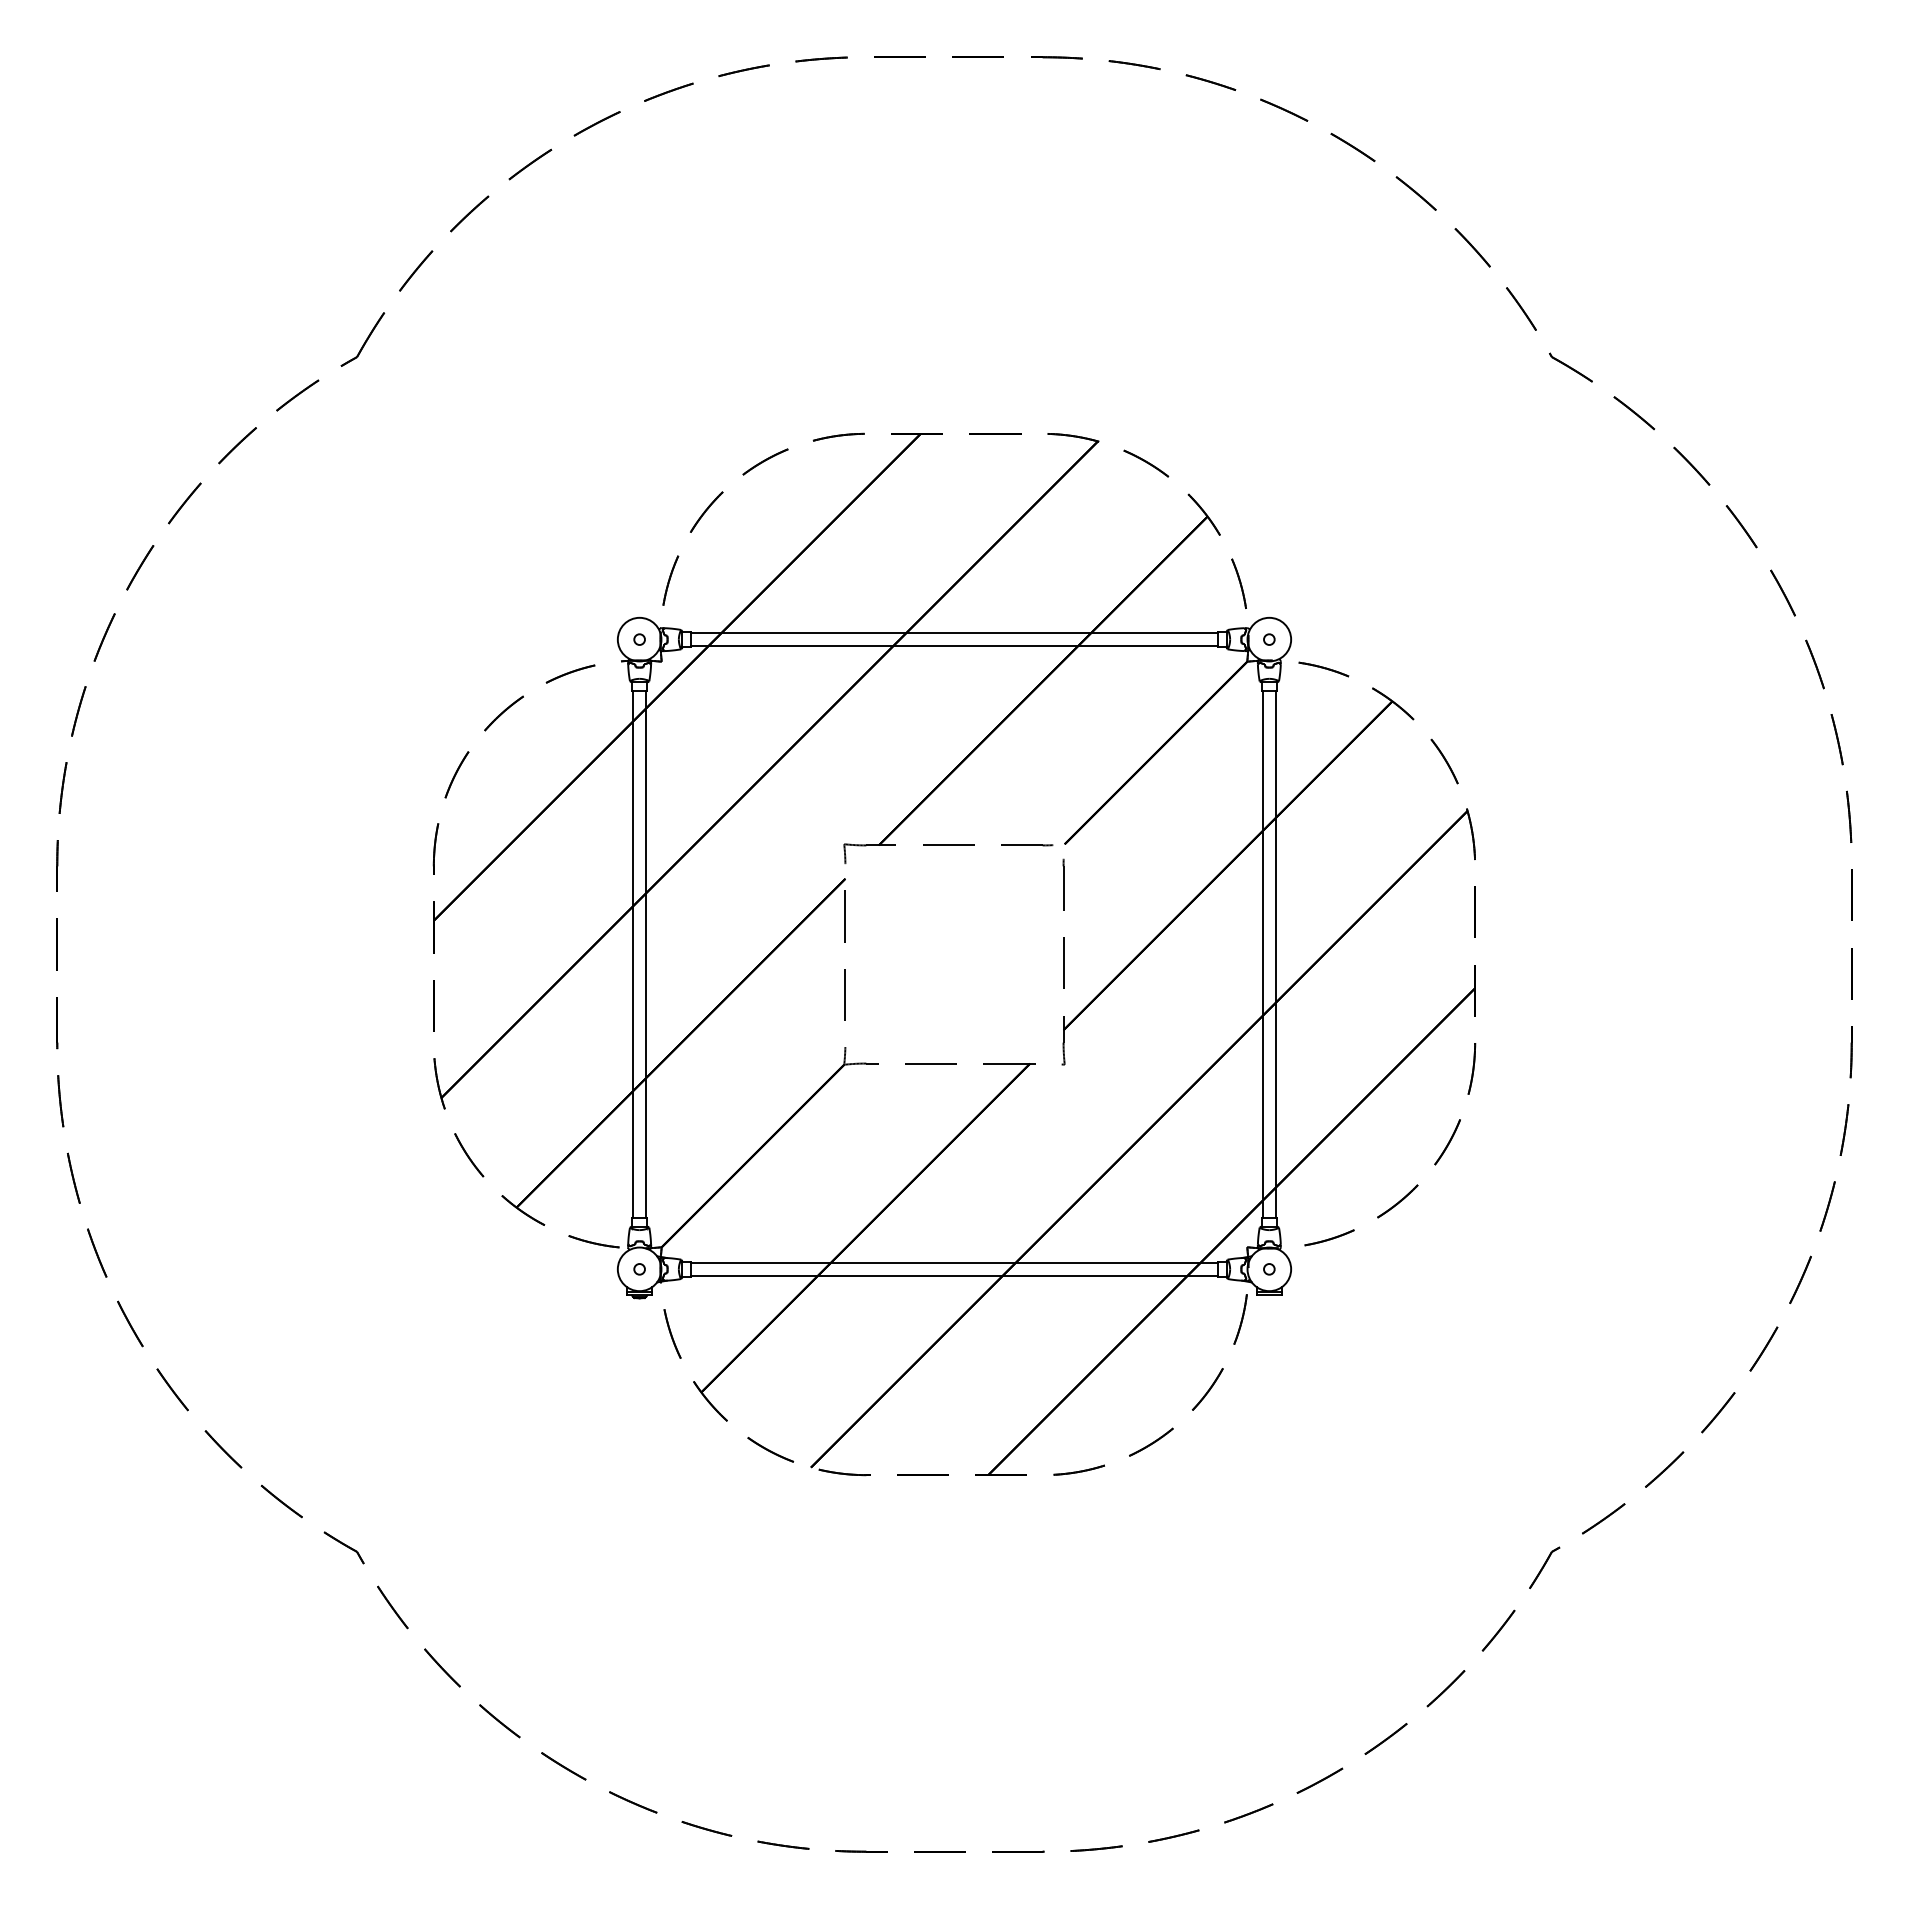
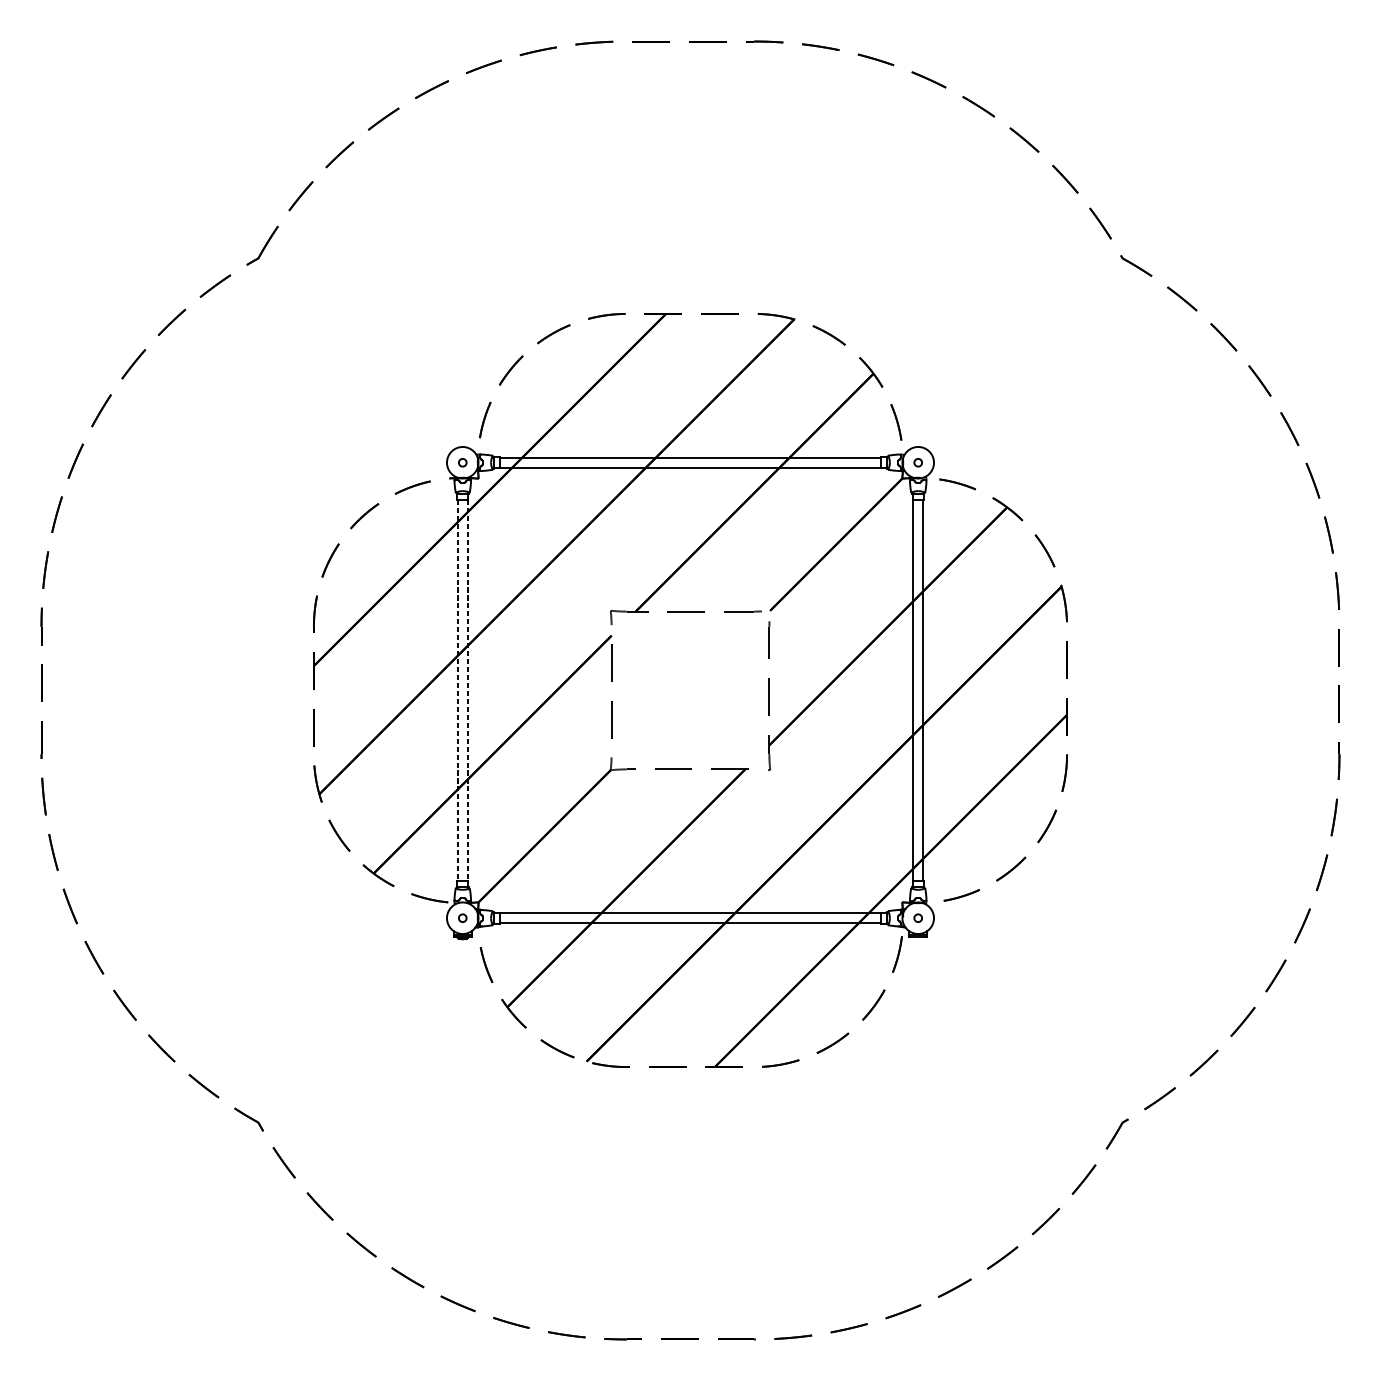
line: (633, 954) -> (458, 690), solid -> dashed
line: (646, 954) -> (467, 690), solid -> dashed

